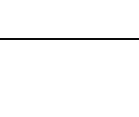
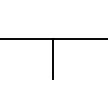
line: (65, 64) -> (53, 58), added

